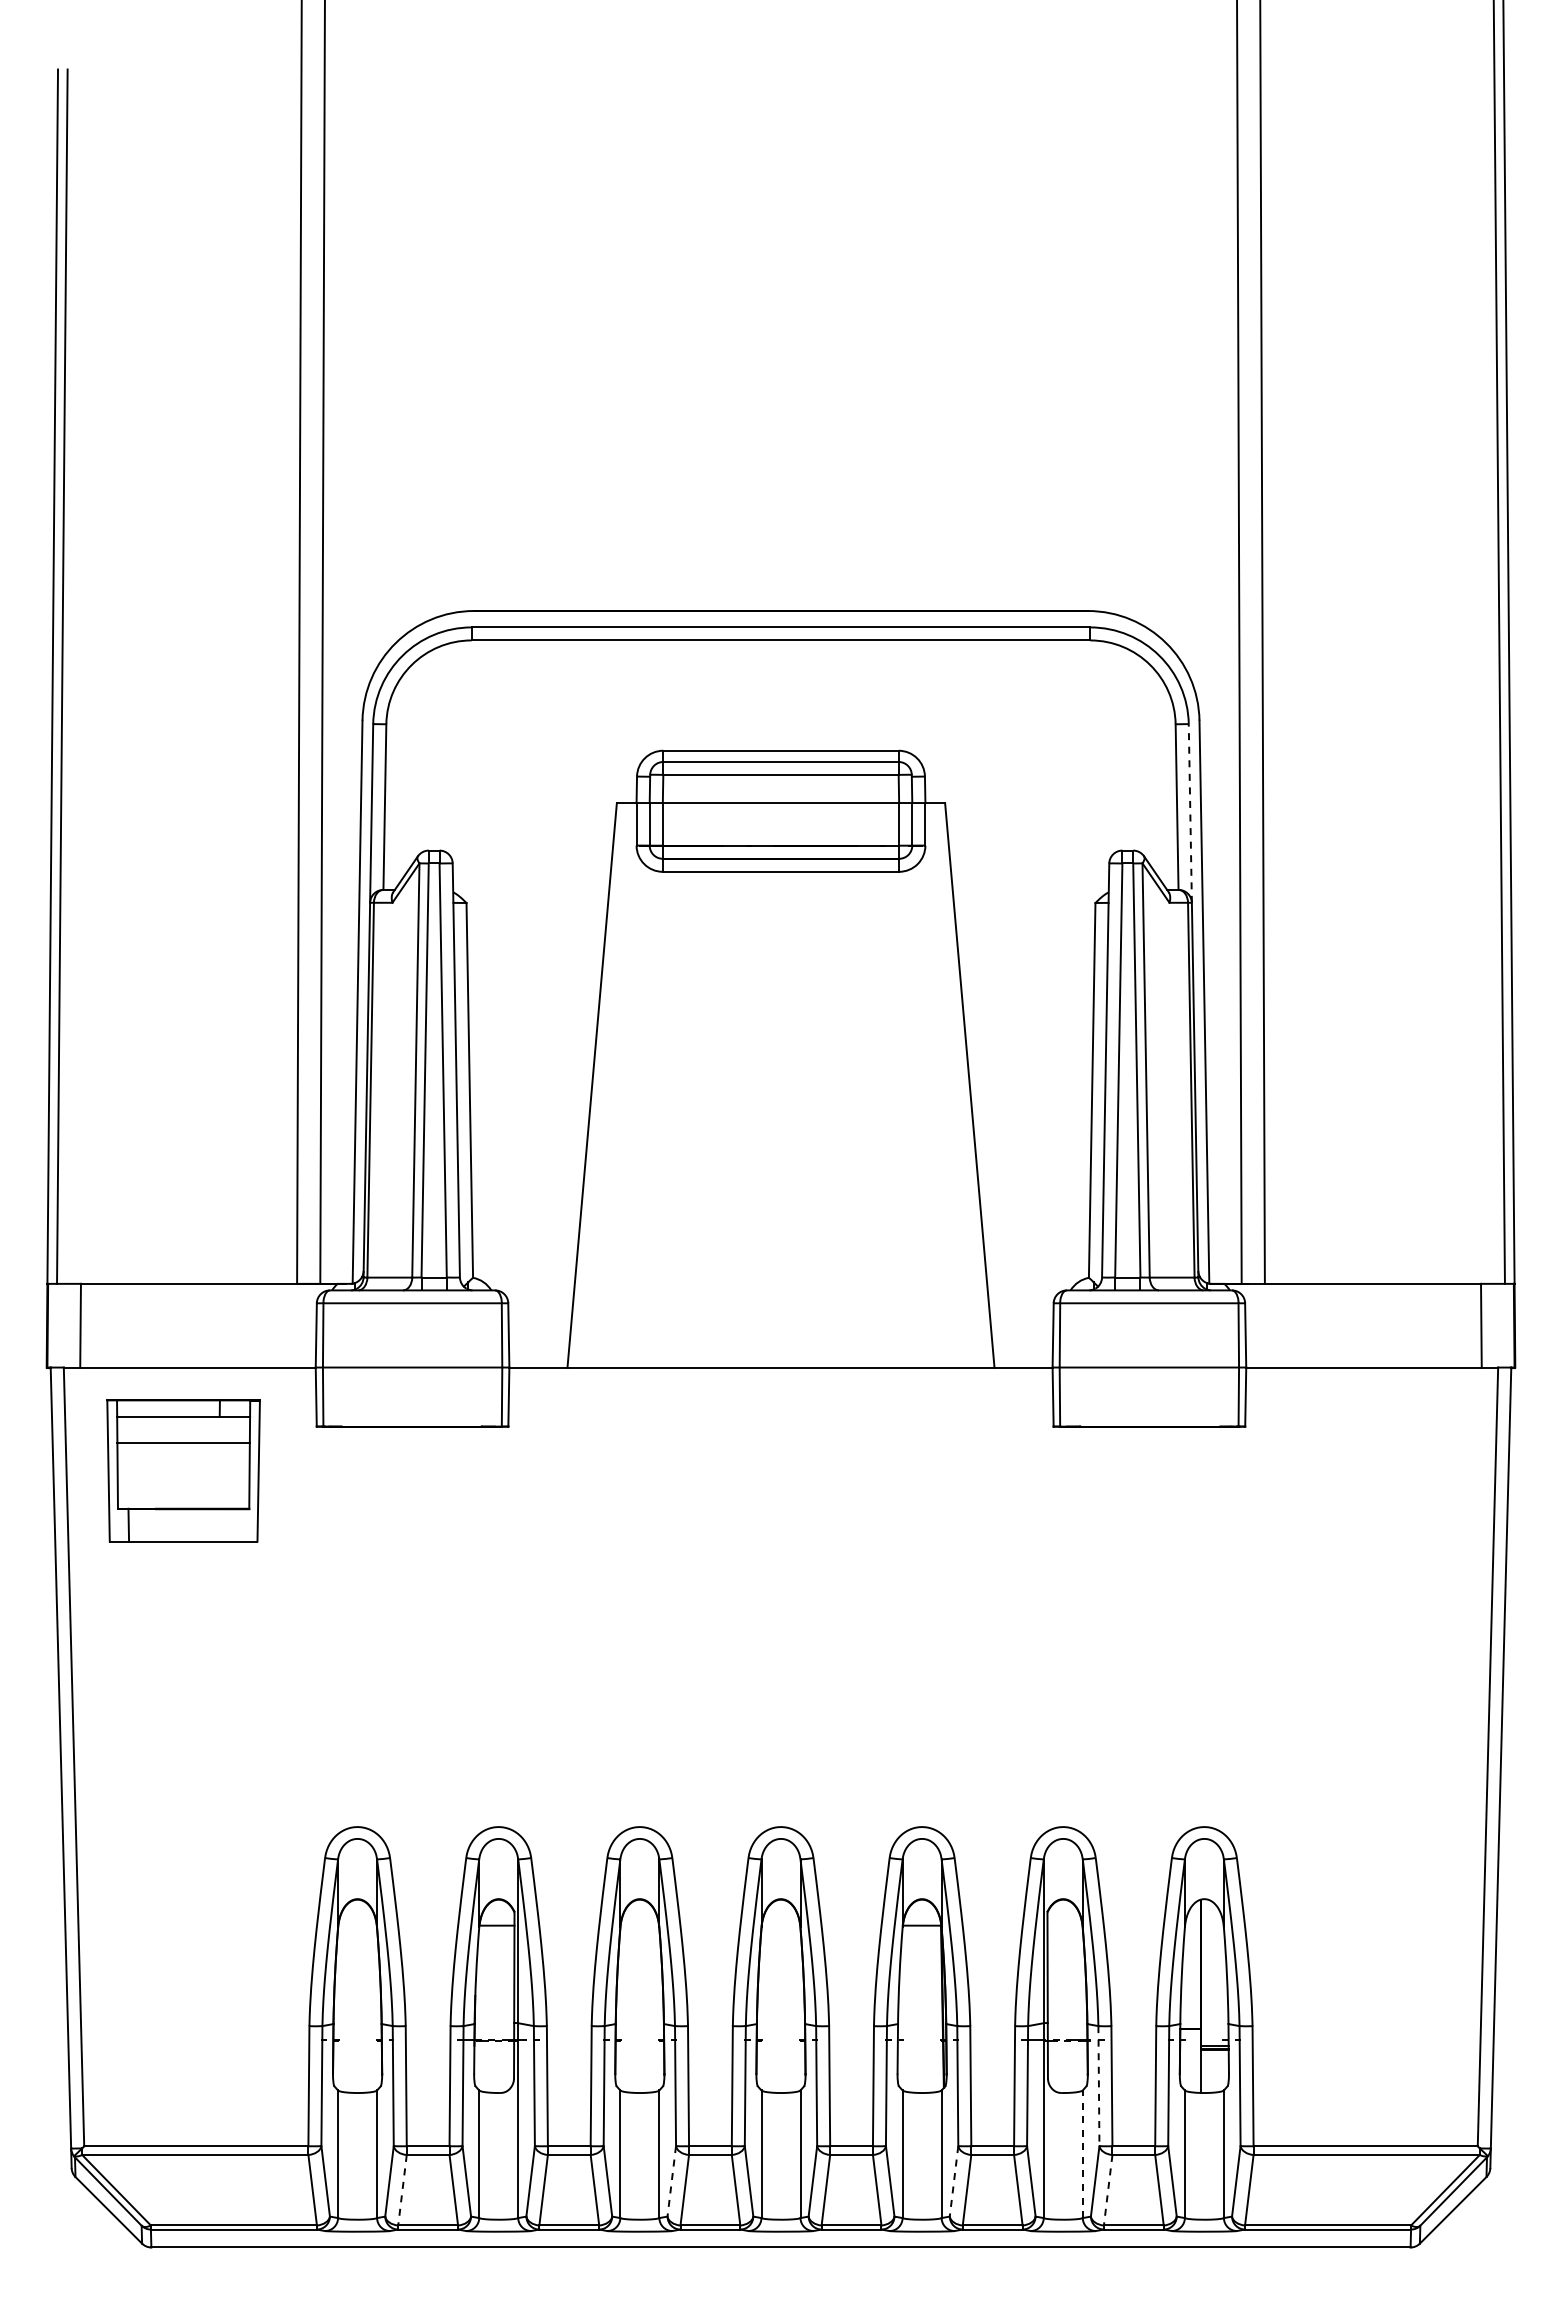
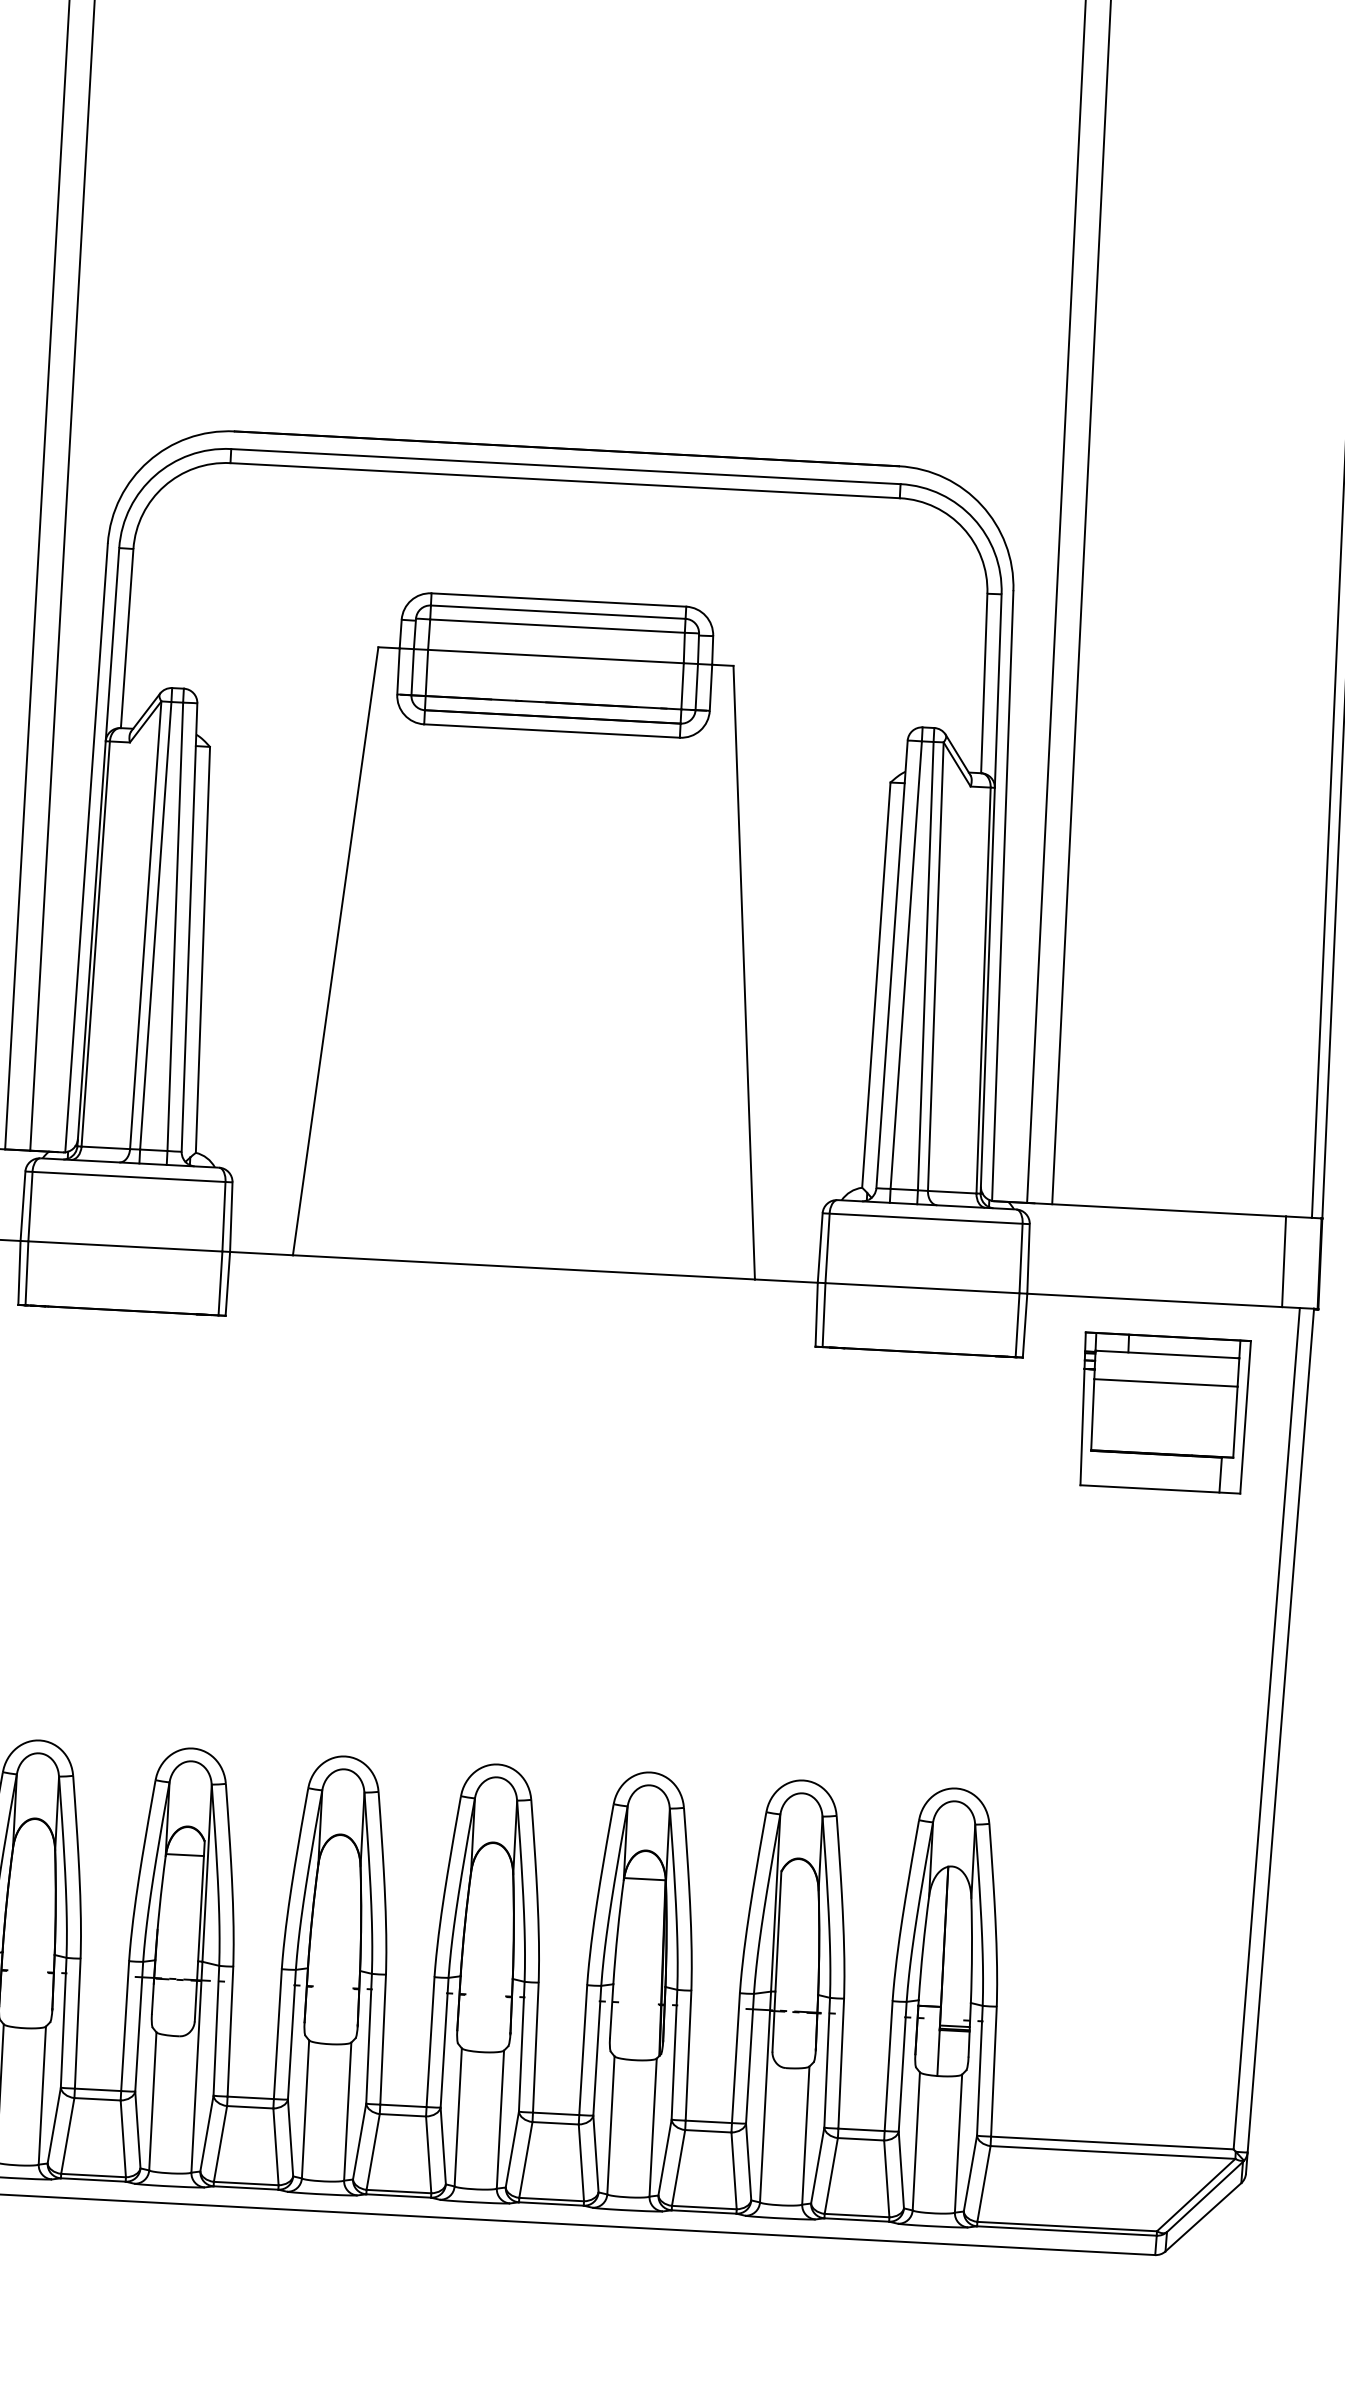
line: (1190, 813) -> (998, 691), dashed -> solid
part: (1378, 1470) -> (1164, 1412), added
line: (1098, 2086) -> (826, 2063), dashed -> solid
line: (1082, 2154) -> (805, 2135), dashed -> solid
line: (671, 2181) -> (359, 2141), dashed -> solid
line: (954, 2181) -> (665, 2157), dashed -> solid
line: (402, 2190) -> (67, 2136), dashed -> solid
line: (1108, 2190) -> (831, 2176), dashed -> solid

